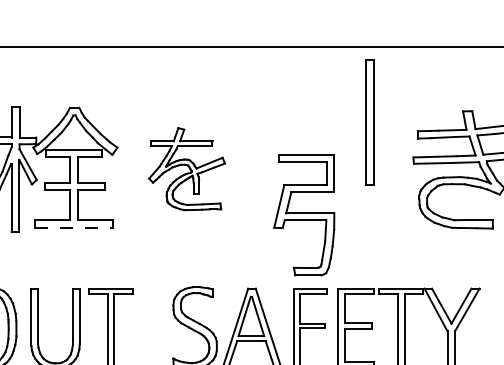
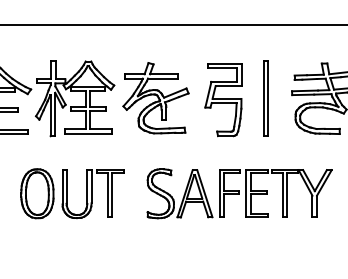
part: (369, 122) -> (265, 98), moved
part: (186, 169) -> (155, 98), size x1.43
part: (304, 216) -> (223, 100), moved
line: (74, 227) -> (88, 133), dashed -> solid

